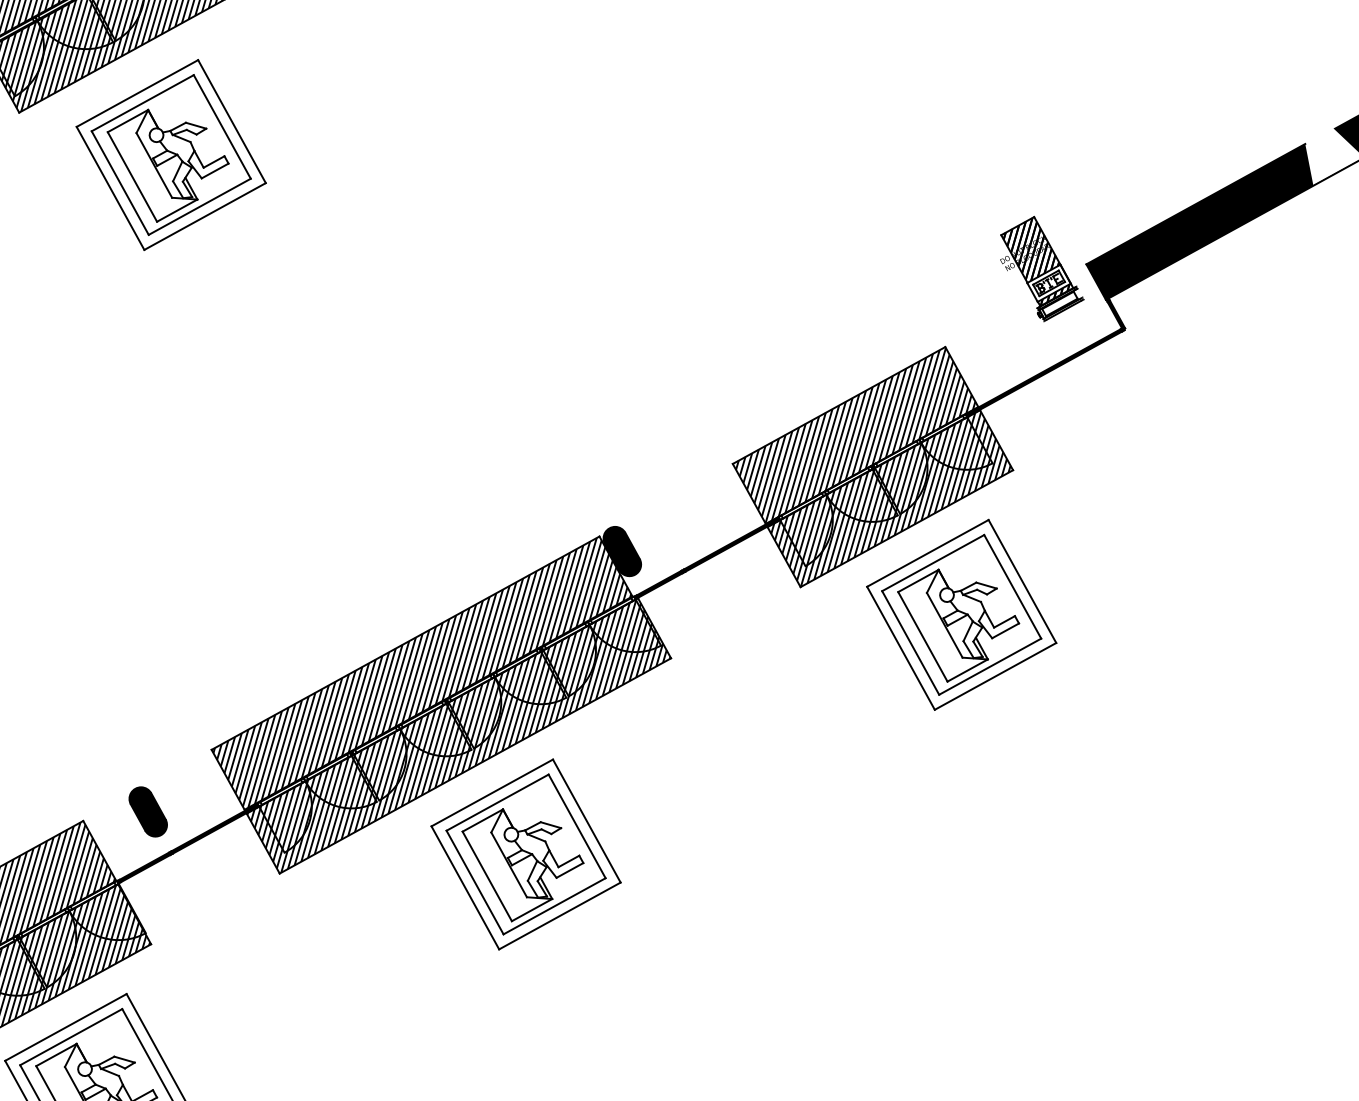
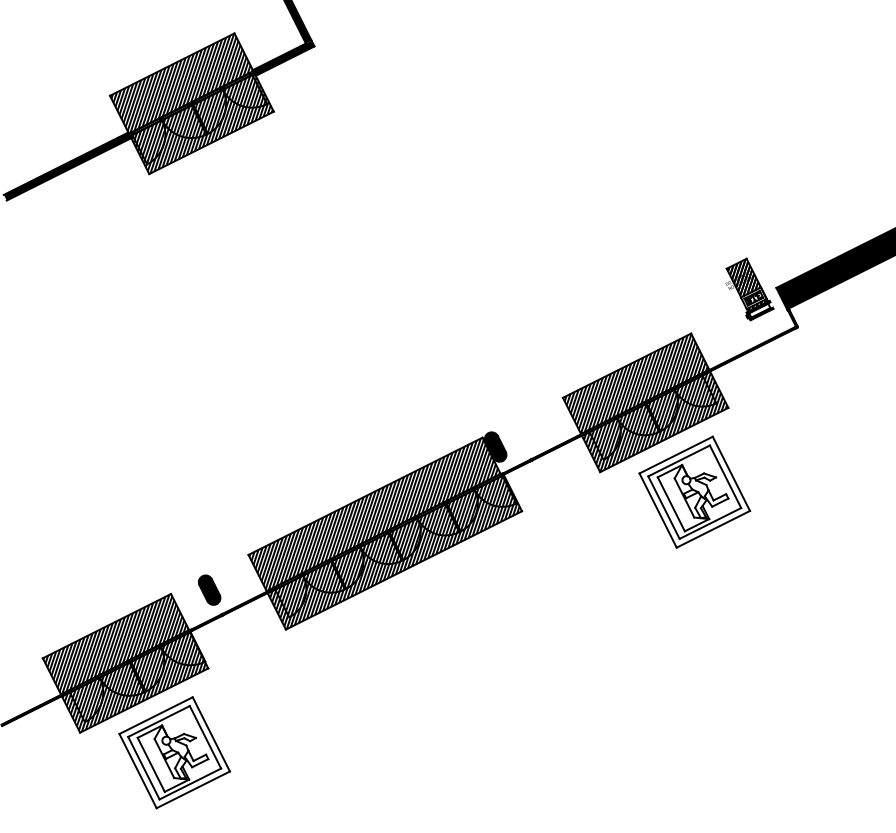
part: (170, 154) -> (237, 202), removed
part: (525, 853) -> (431, 623), removed

